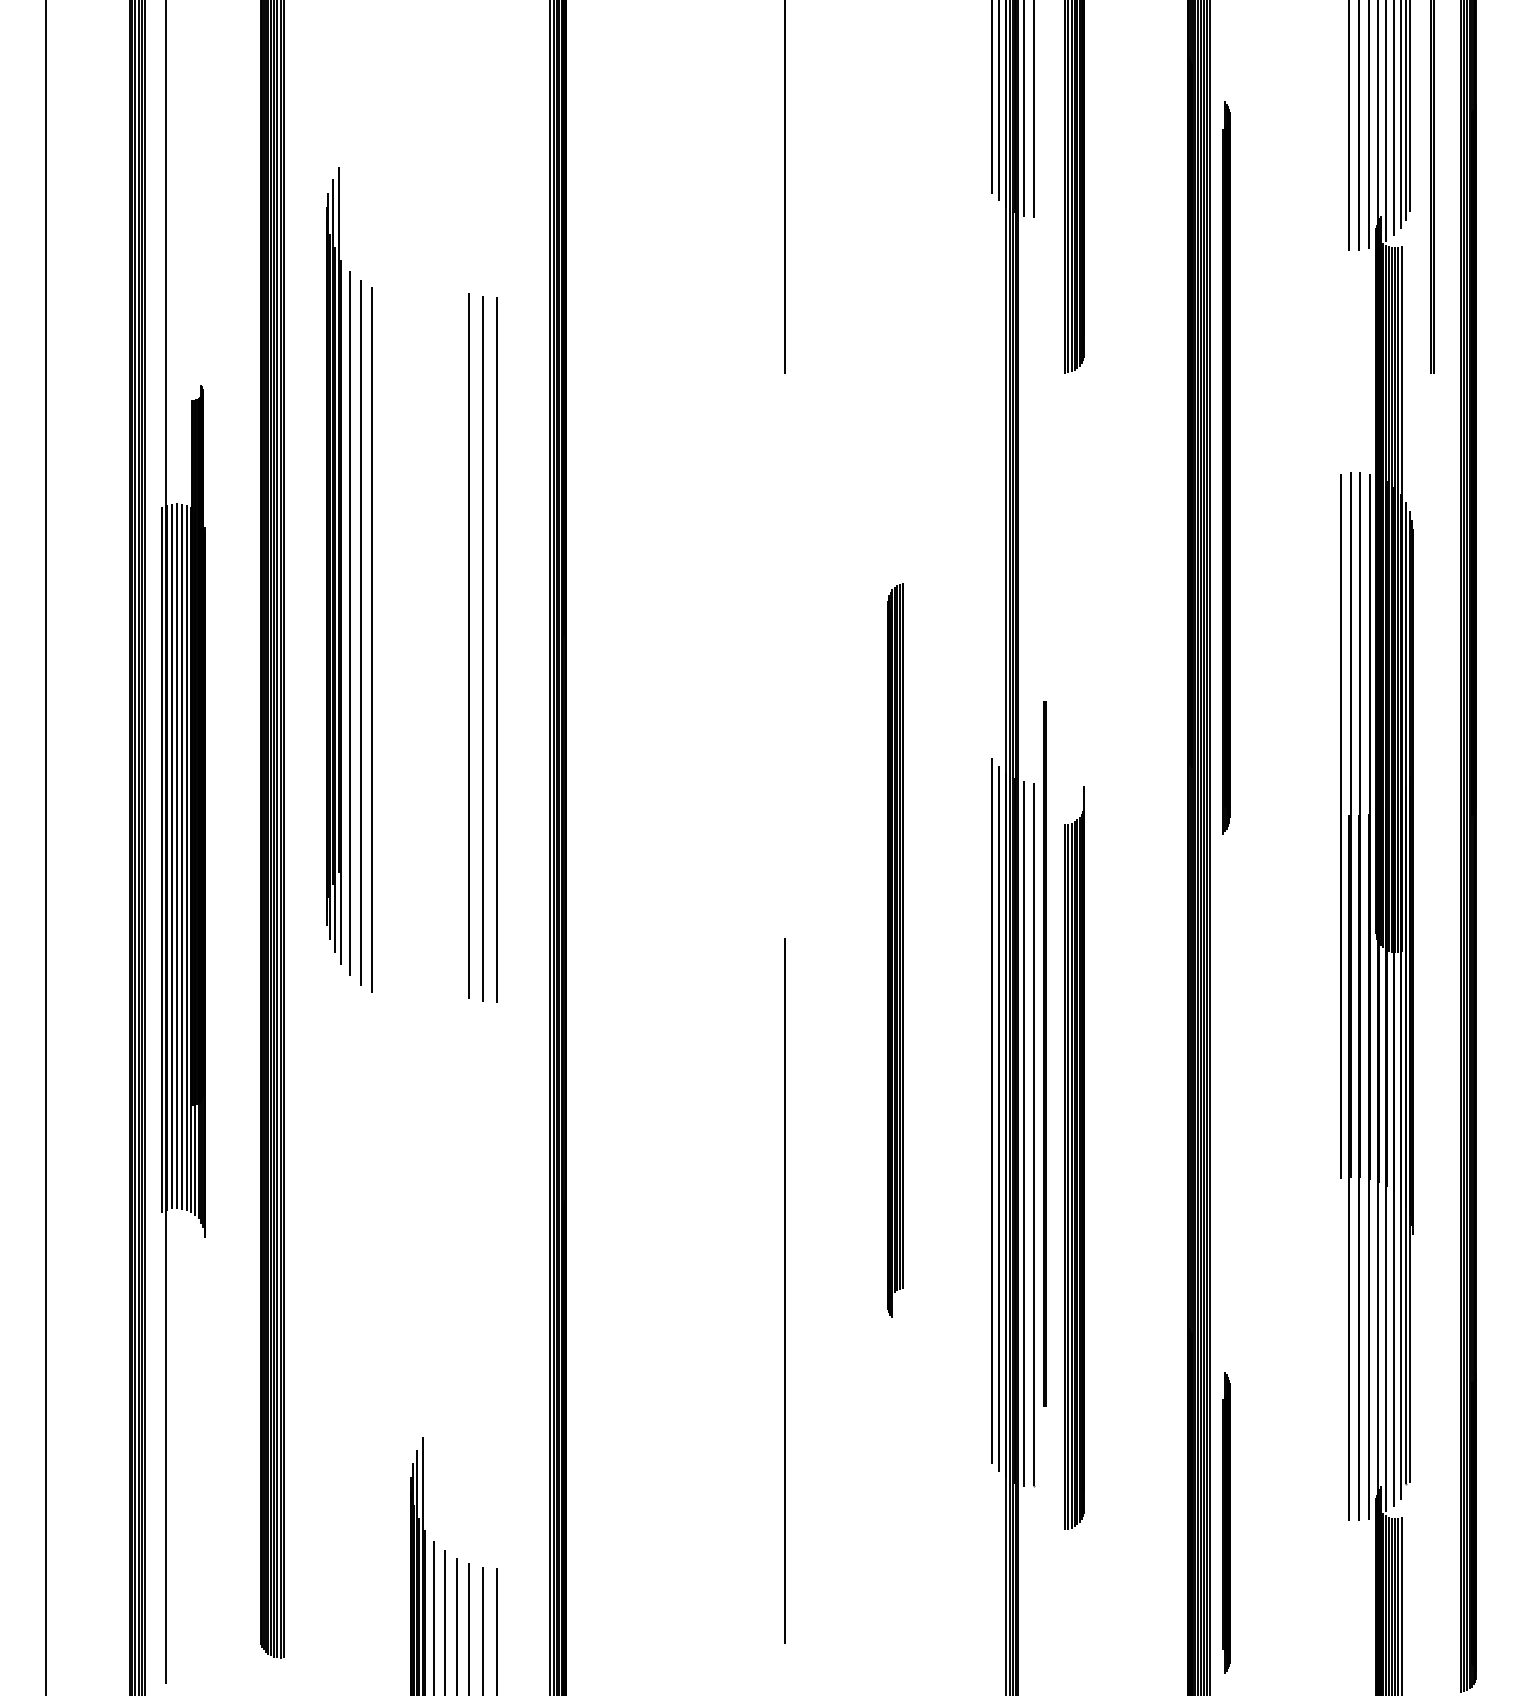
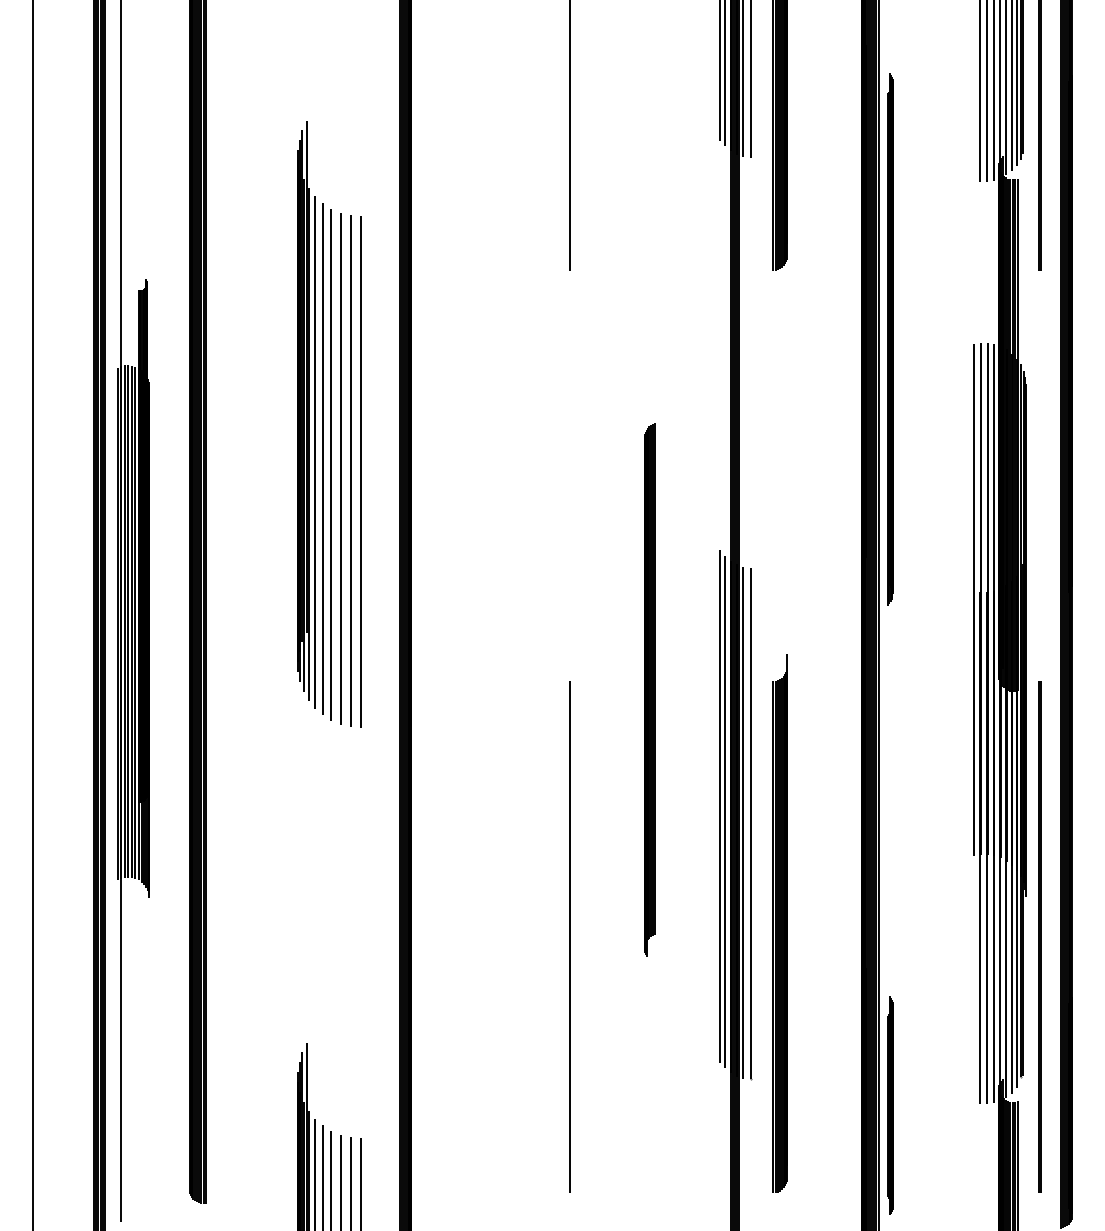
part: (349, 579) -> (314, 420), moved
line: (1044, 1053) -> (1039, 936), moved
part: (1073, 1157) -> (779, 923), moved

